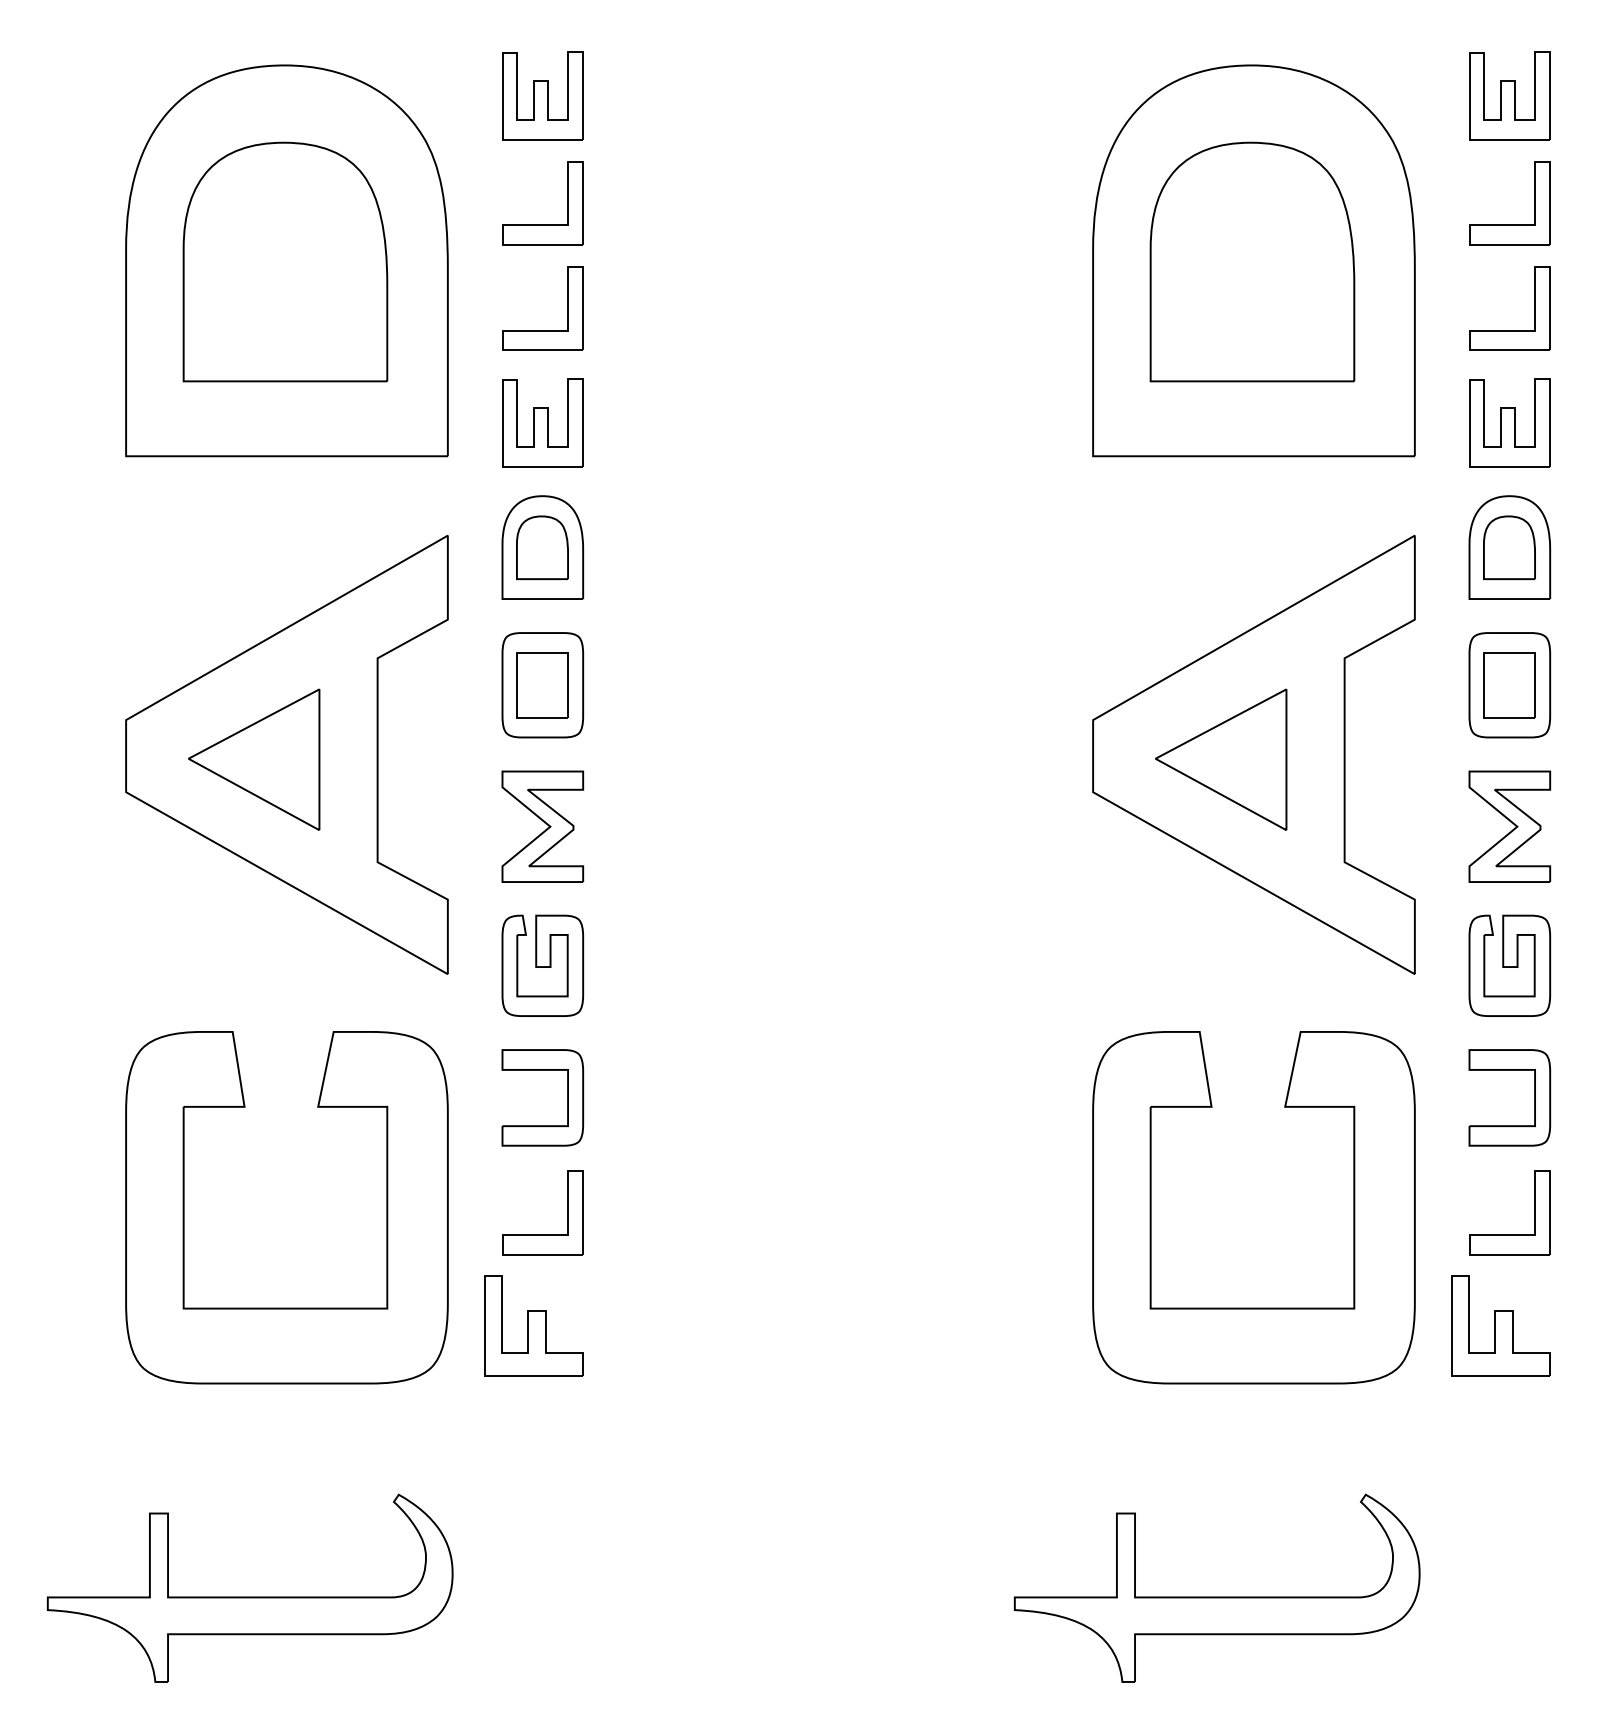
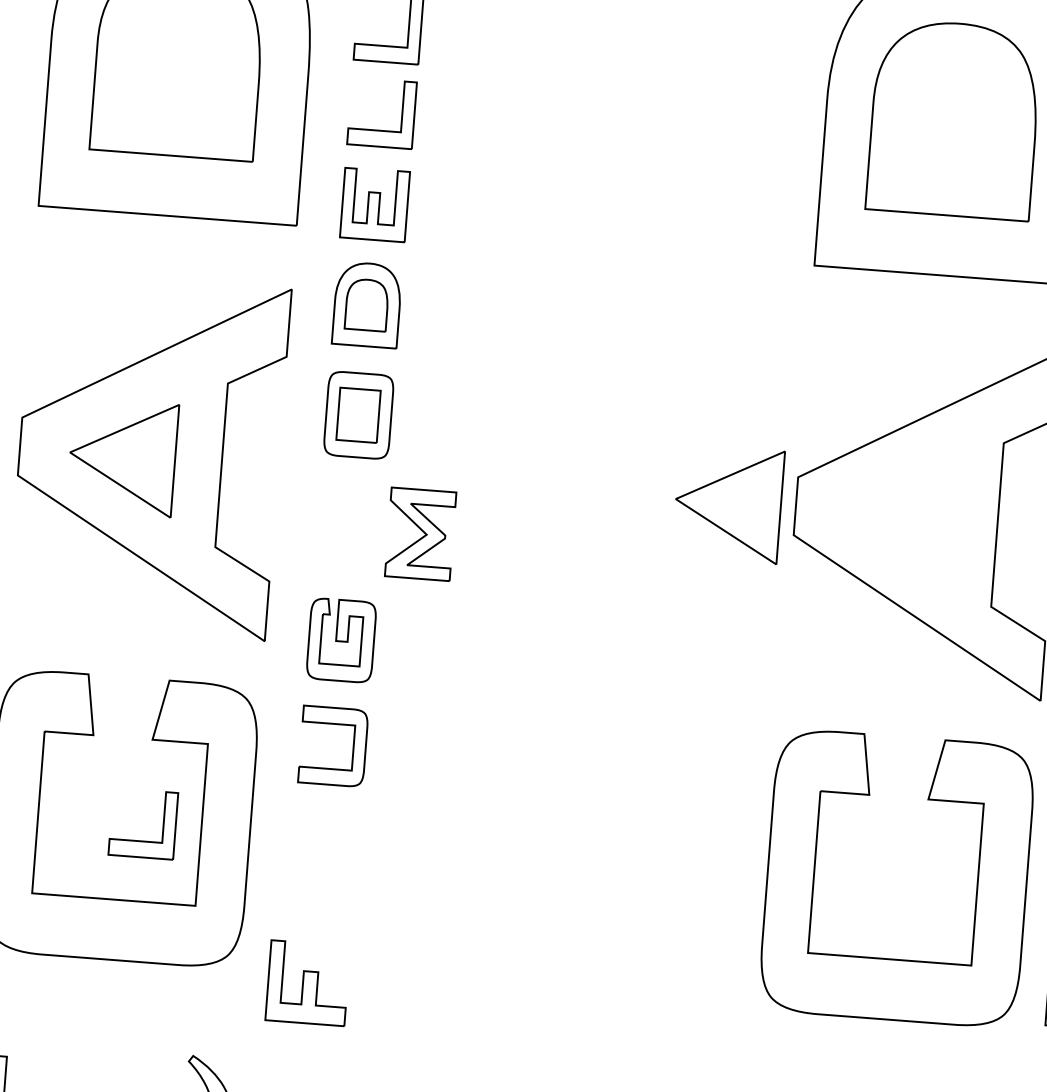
part: (1221, 759) -> (728, 503), moved
part: (542, 826) -> (420, 534), moved
part: (542, 1234) -> (141, 841), moved
part: (533, 1325) -> (307, 983), moved

